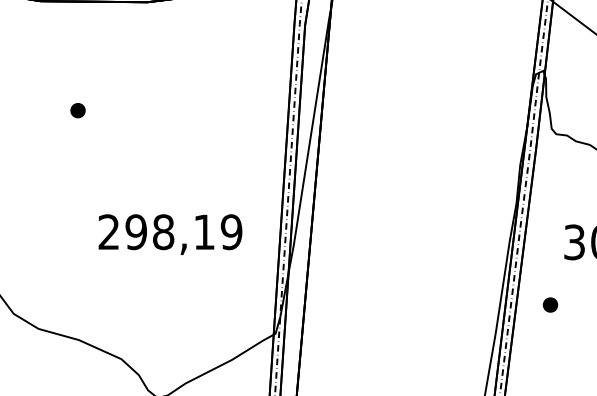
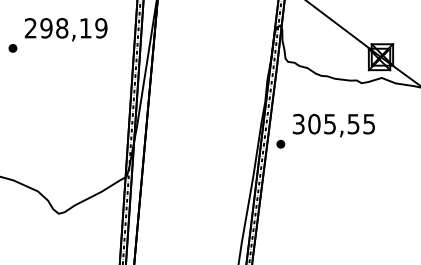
text: (169, 234) -> (65, 29), moved
part: (549, 303) -> (280, 143), moved

